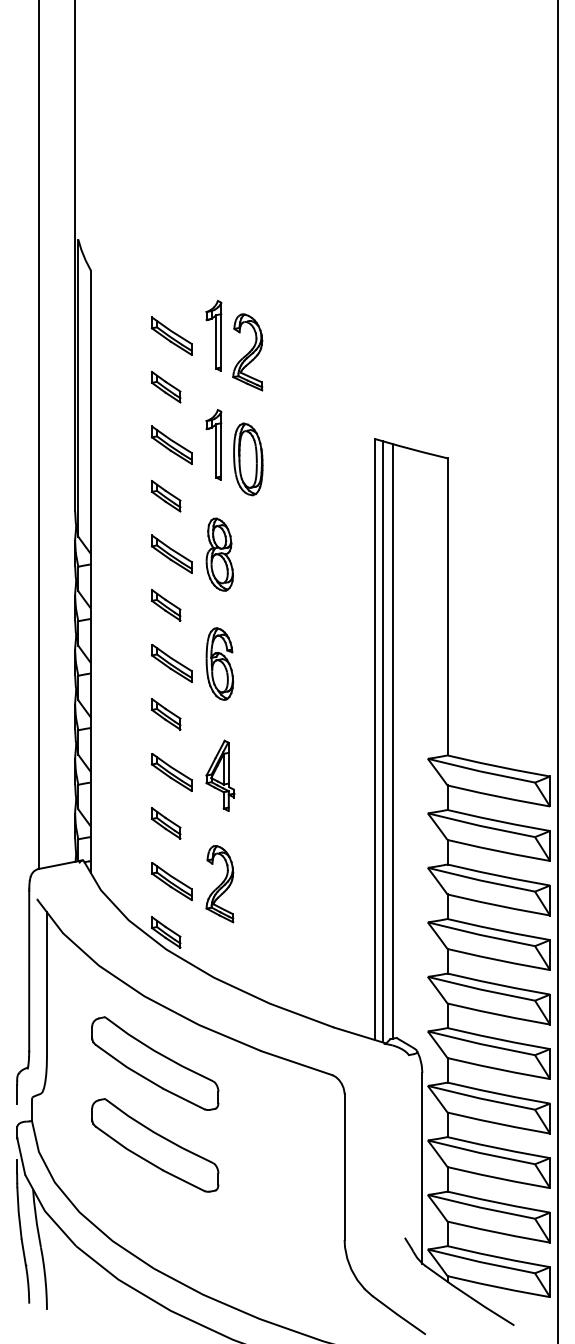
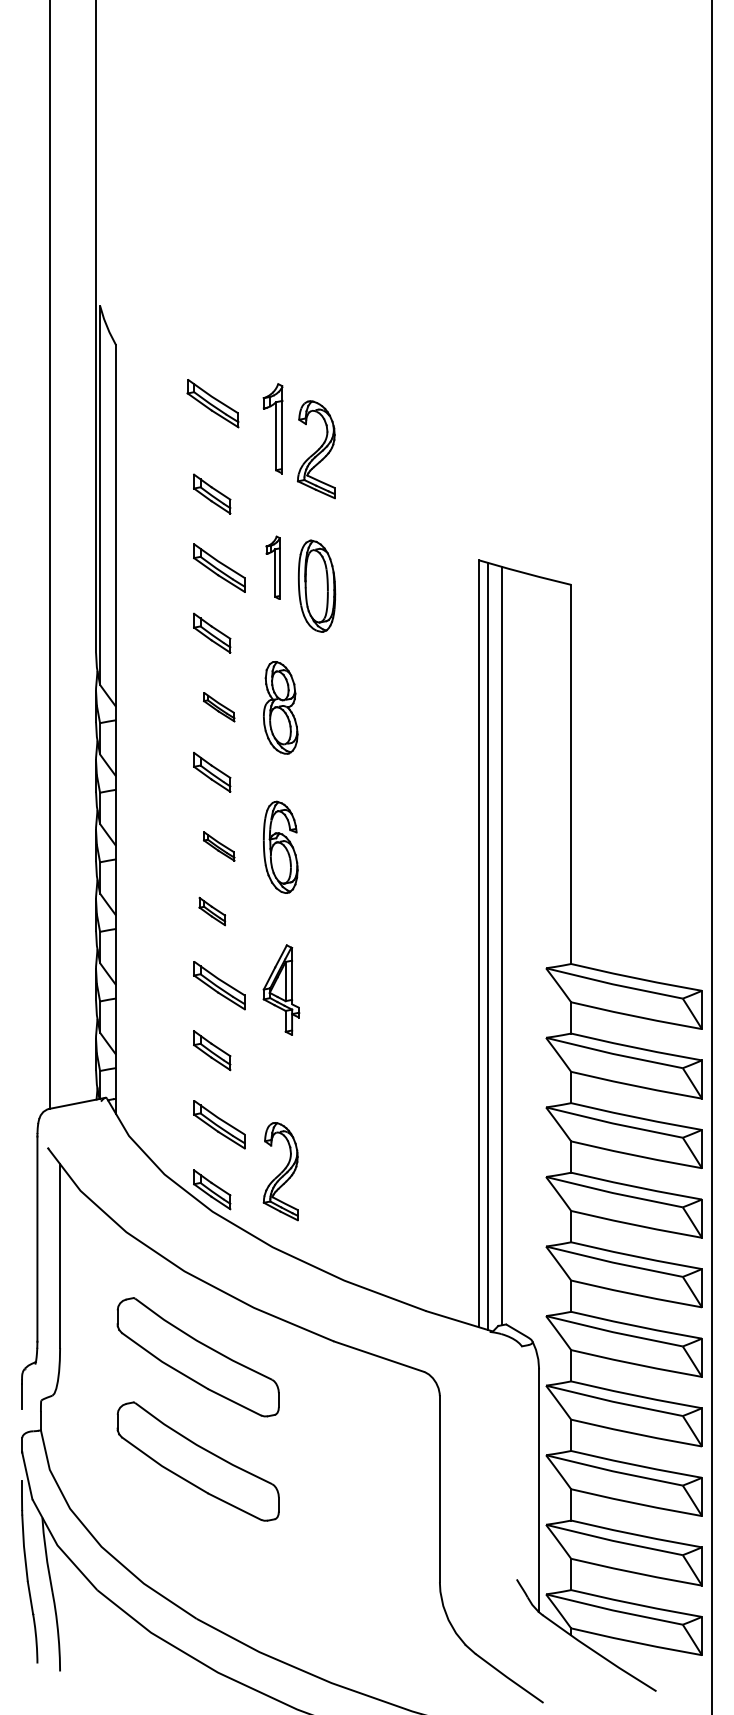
part: (171, 335) -> (212, 402), moved
part: (213, 444) -> (272, 567), size x0.7
part: (171, 553) -> (218, 706), size x0.6
part: (171, 663) -> (218, 846), size x0.6
part: (166, 714) -> (212, 911), size x0.7
part: (219, 884) -> (280, 1172), moved

